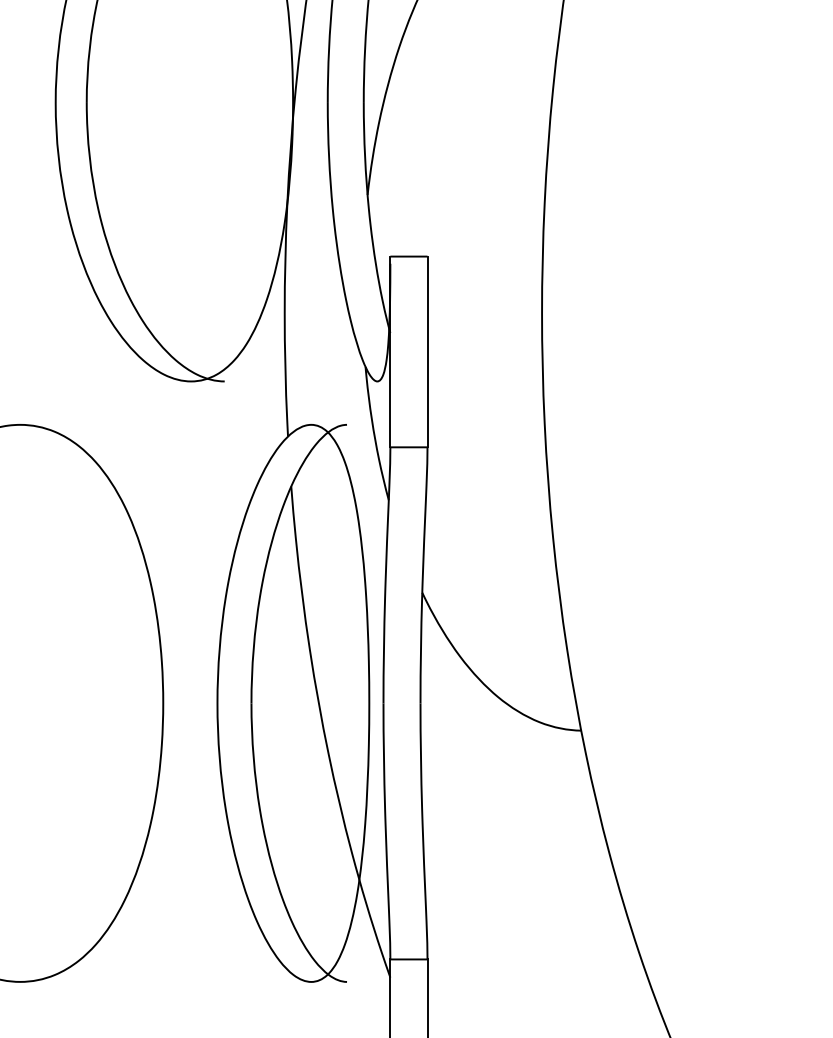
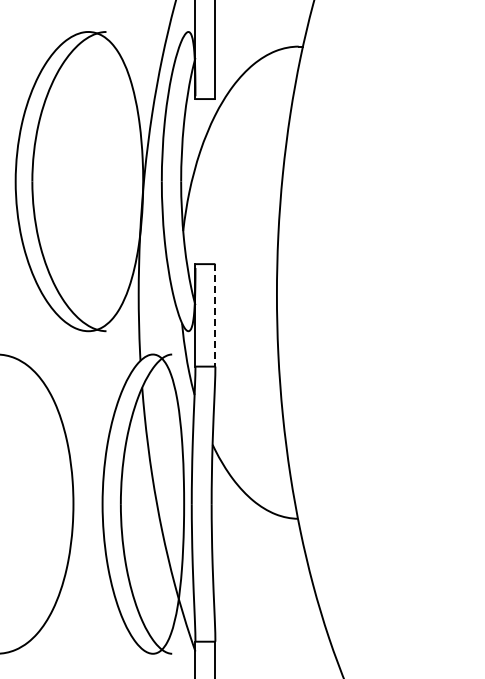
line: (427, 352) -> (215, 315), solid -> dashed

